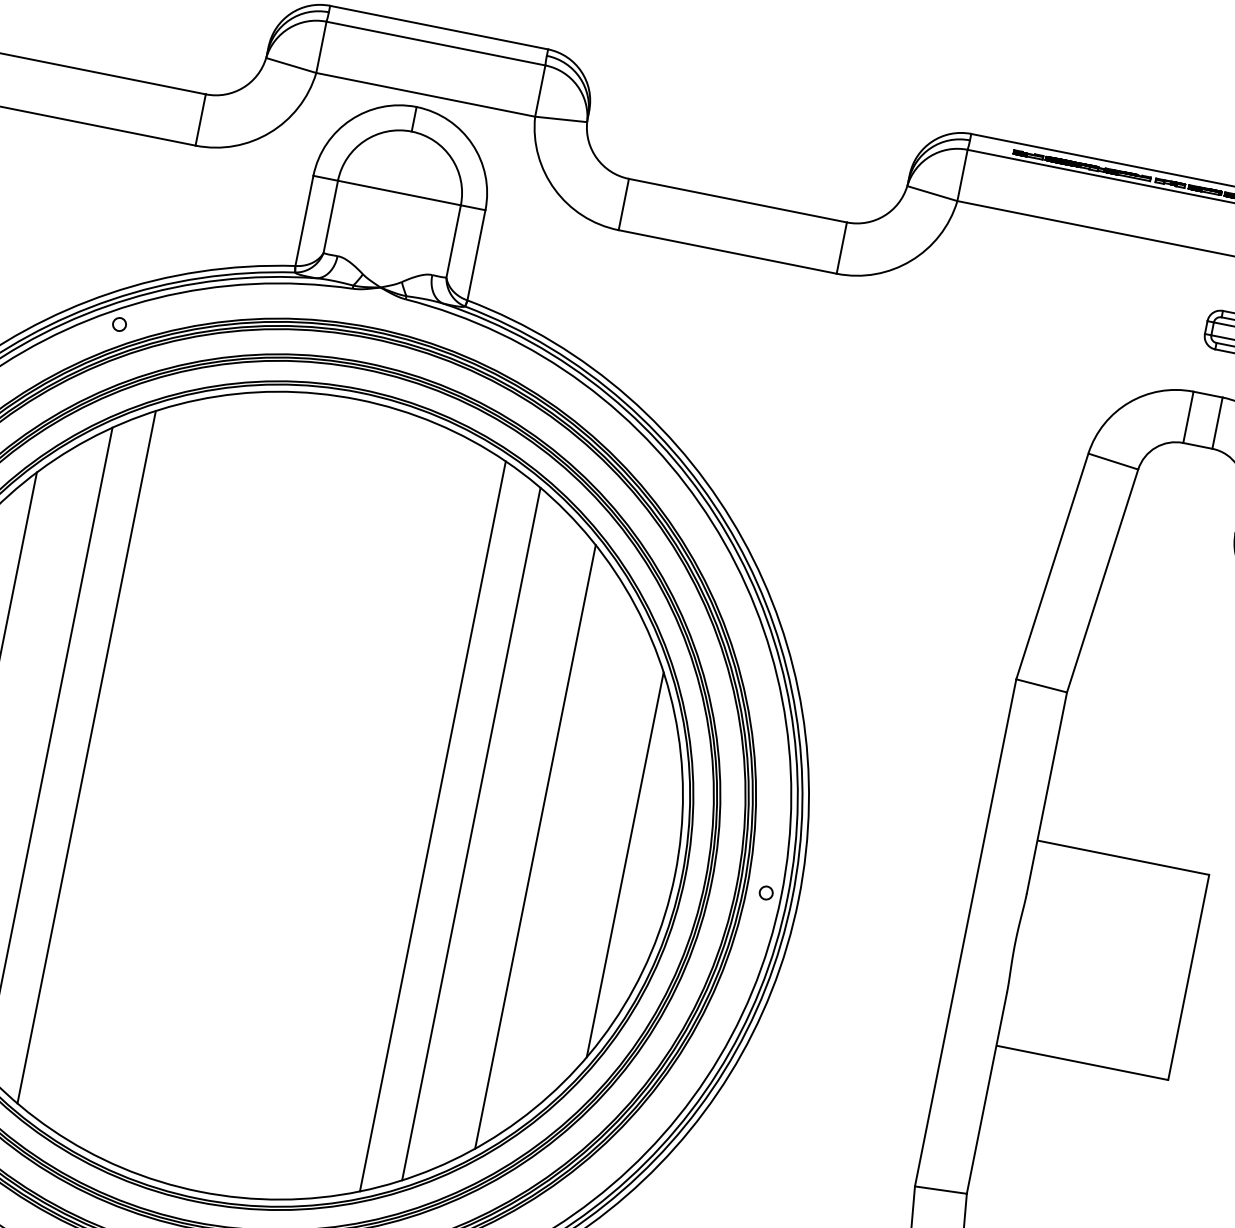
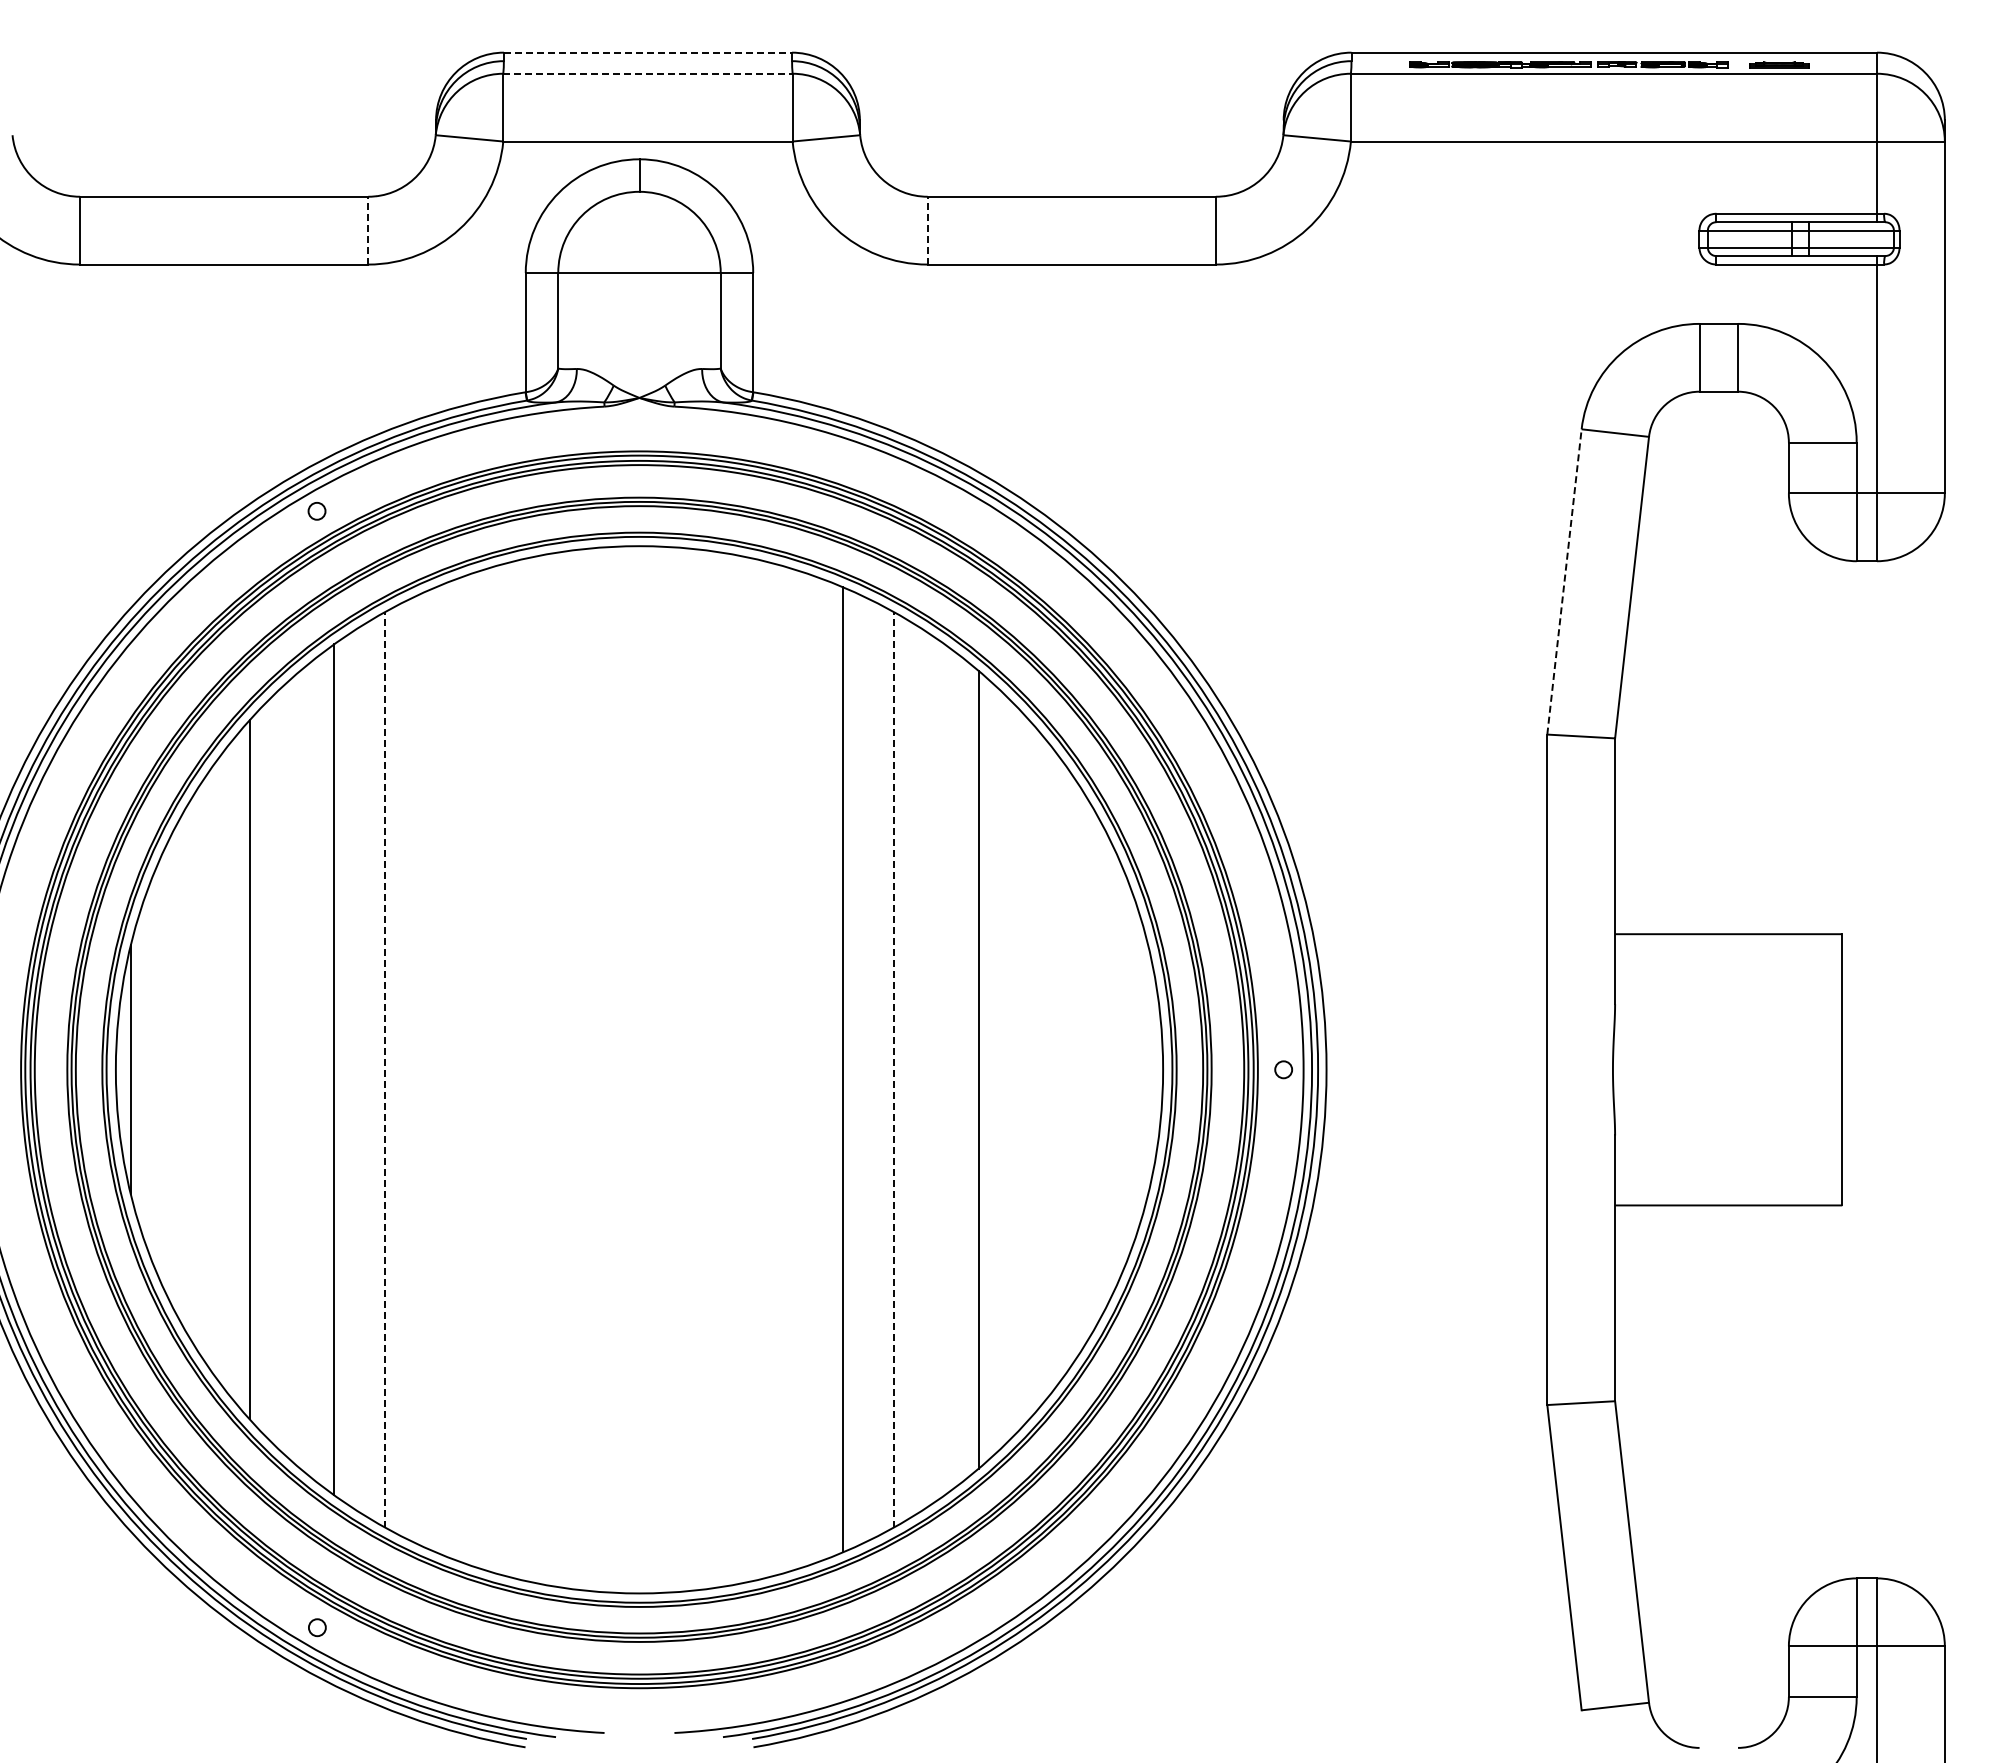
line: (439, 27) -> (648, 52), solid -> dashed
line: (435, 43) -> (647, 73), solid -> dashed
line: (200, 119) -> (368, 230), solid -> dashed
line: (623, 204) -> (927, 230), solid -> dashed
line: (1052, 566) -> (1564, 581), solid -> dashed
line: (86, 757) -> (385, 1069), solid -> dashed
line: (471, 833) -> (893, 1069), solid -> dashed
line: (625, 864) -> (1097, 1069), removed

